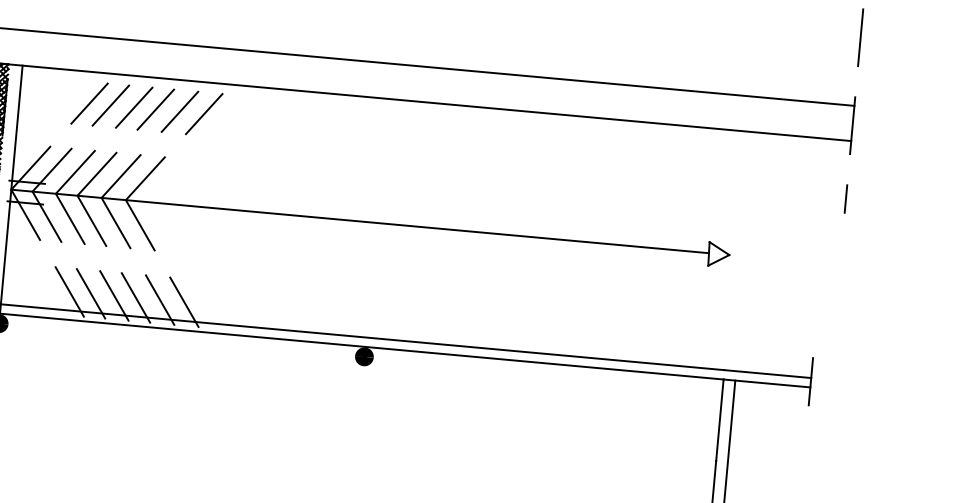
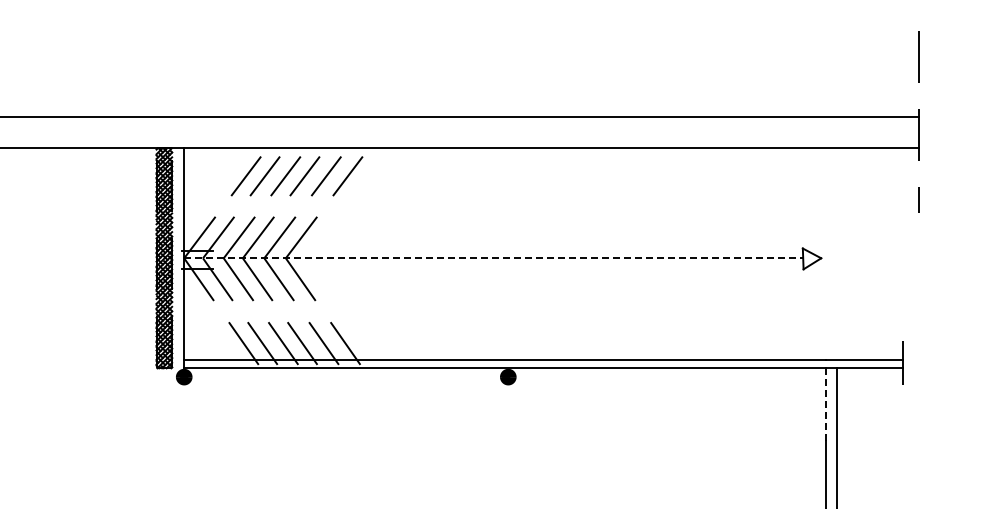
line: (359, 221) -> (493, 258), solid -> dashed
line: (720, 419) -> (826, 403), solid -> dashed

